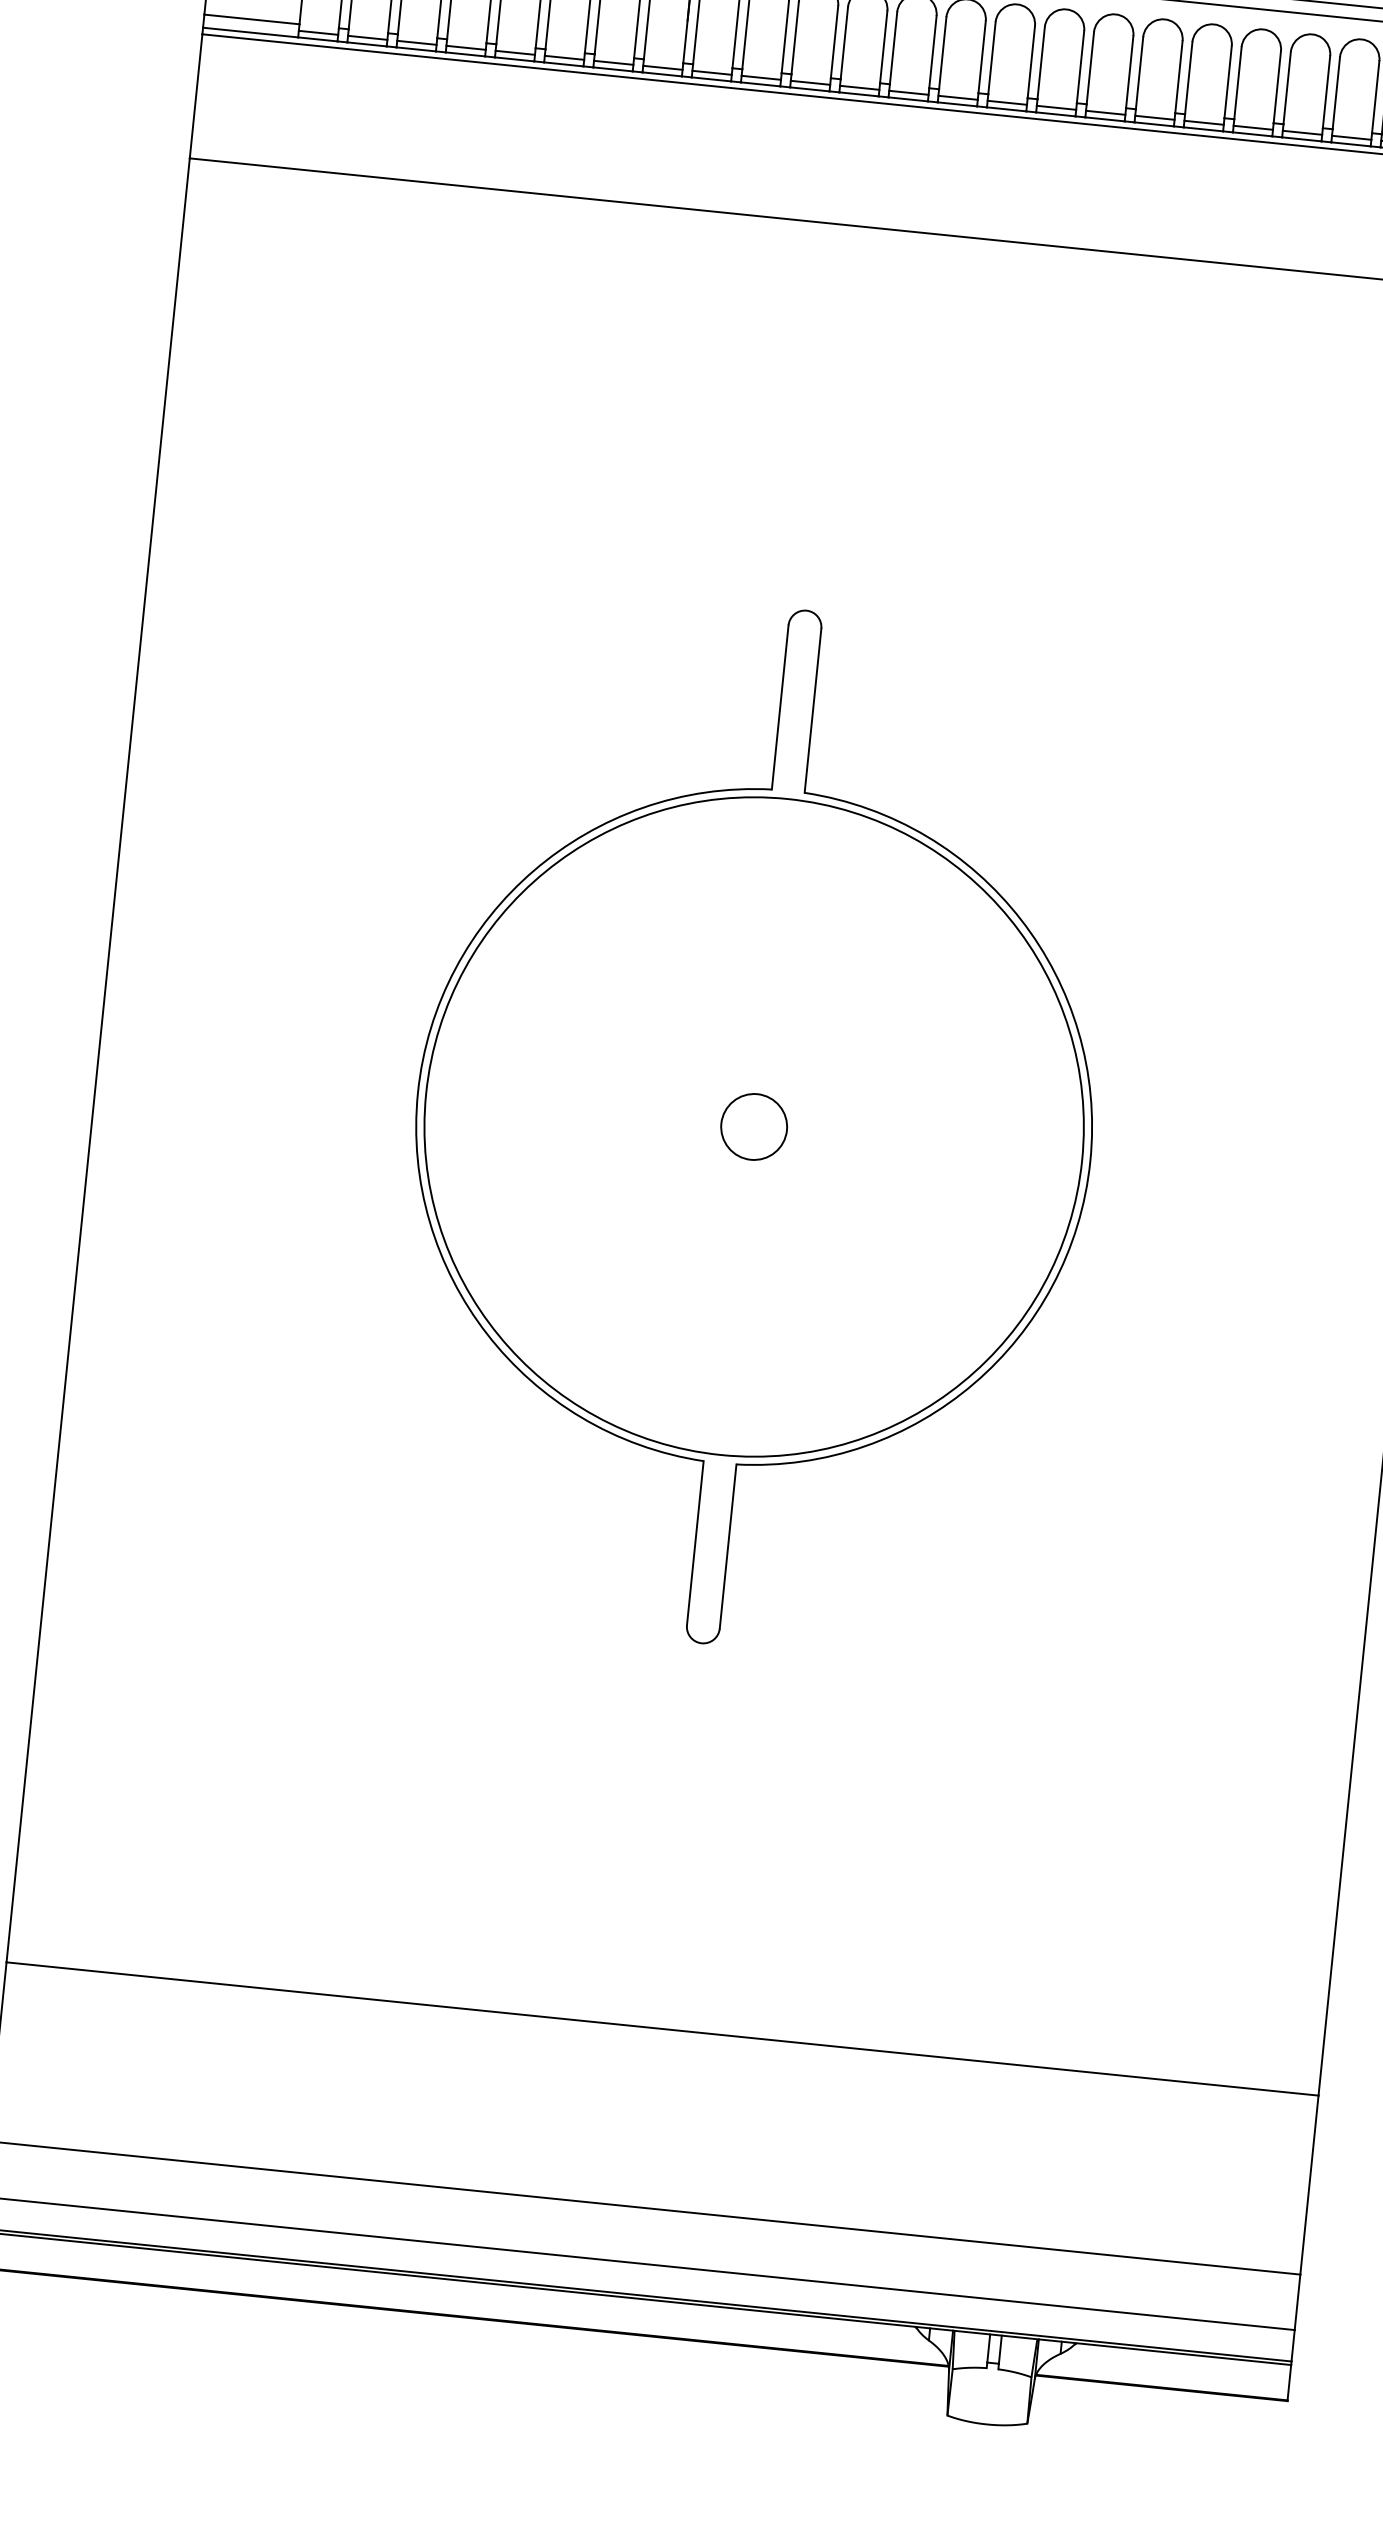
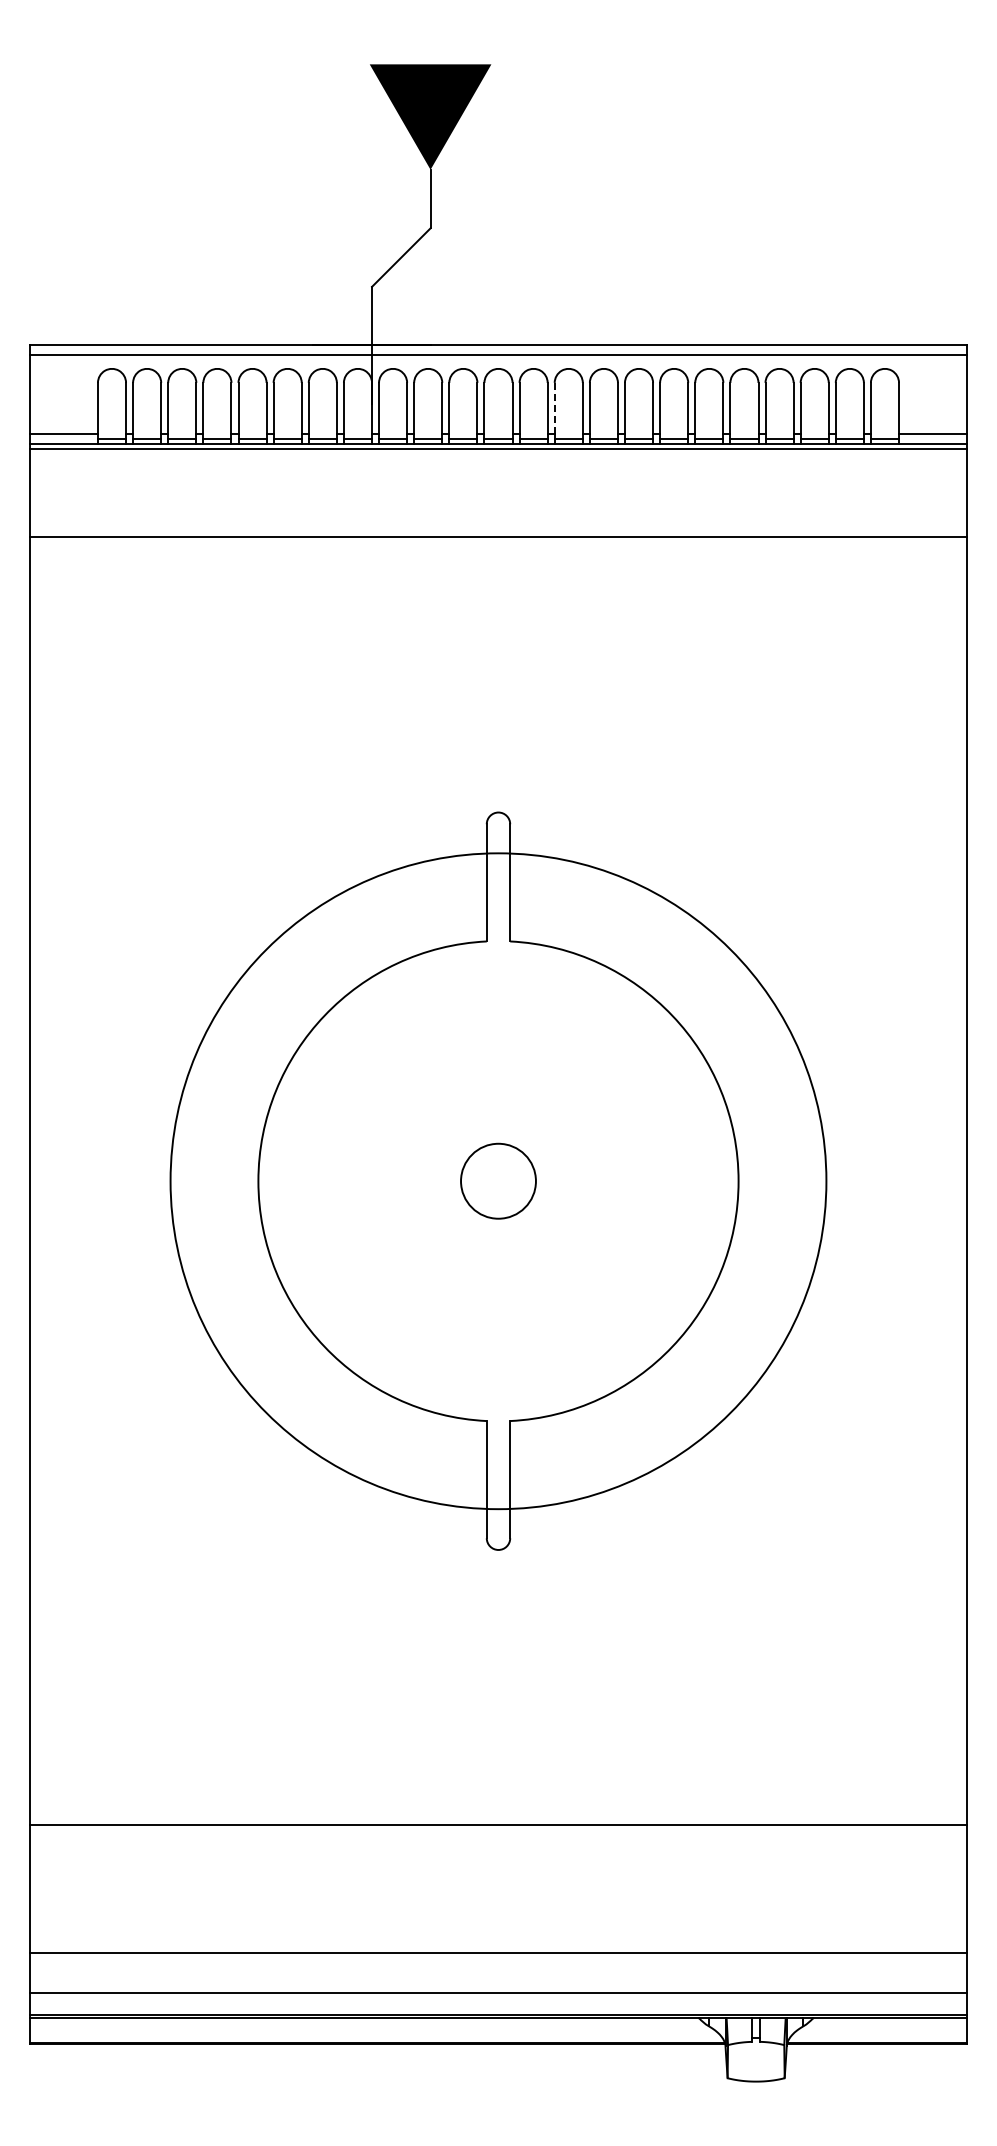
line: (942, 52) -> (554, 408), solid -> dashed
circle: (754, 1125) -> (498, 1180), size x1.6
circle: (754, 1127) -> (498, 1181), size x1.4

